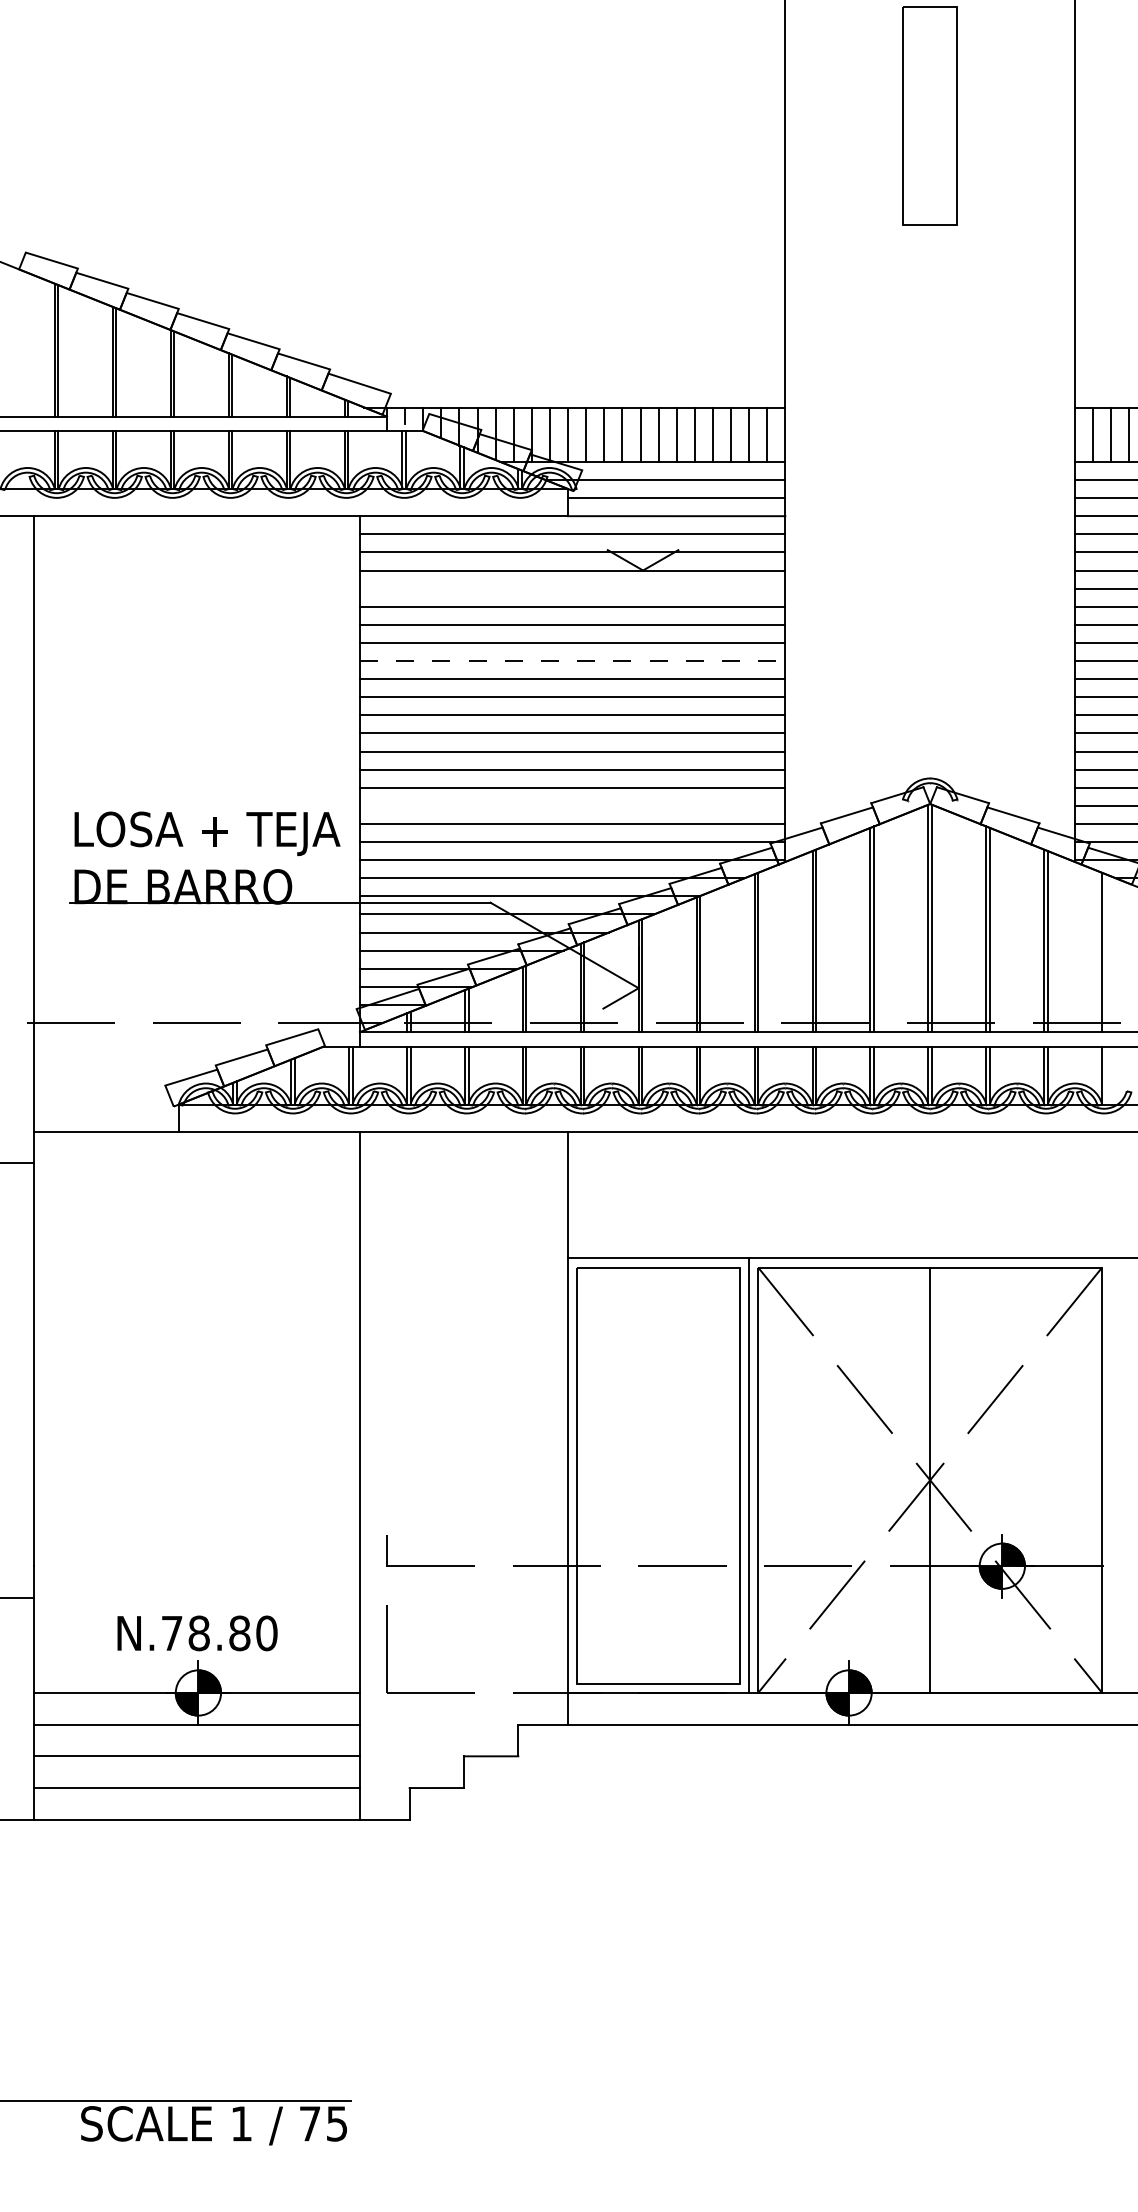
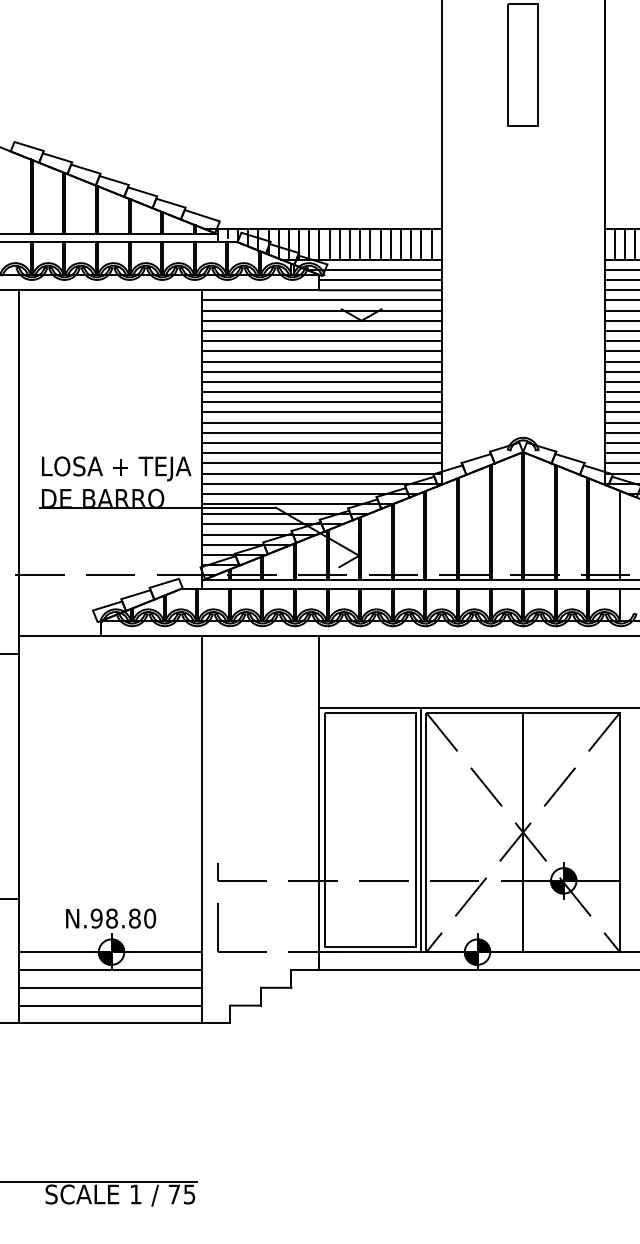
line: (571, 587) -> (321, 330), added
line: (573, 660) -> (322, 371), dashed -> solid
line: (571, 806) -> (321, 453), added
text: (171, 1633) -> (96, 918), N.78.80 -> N.98.80

